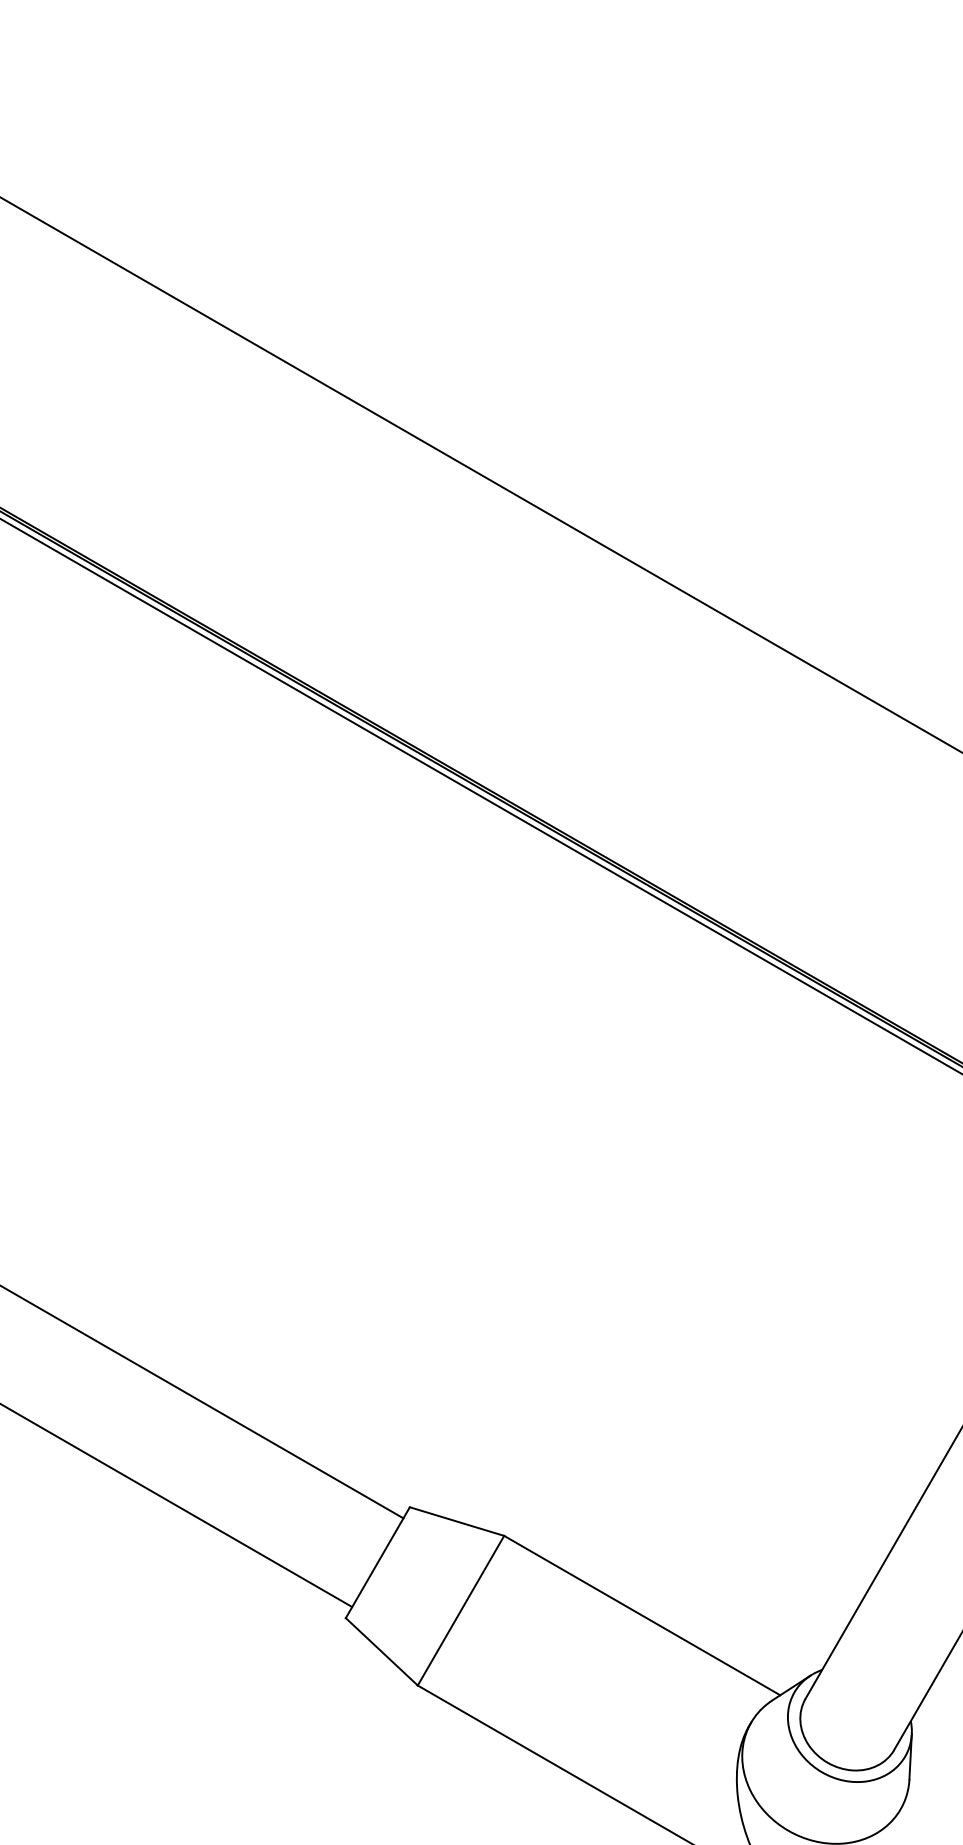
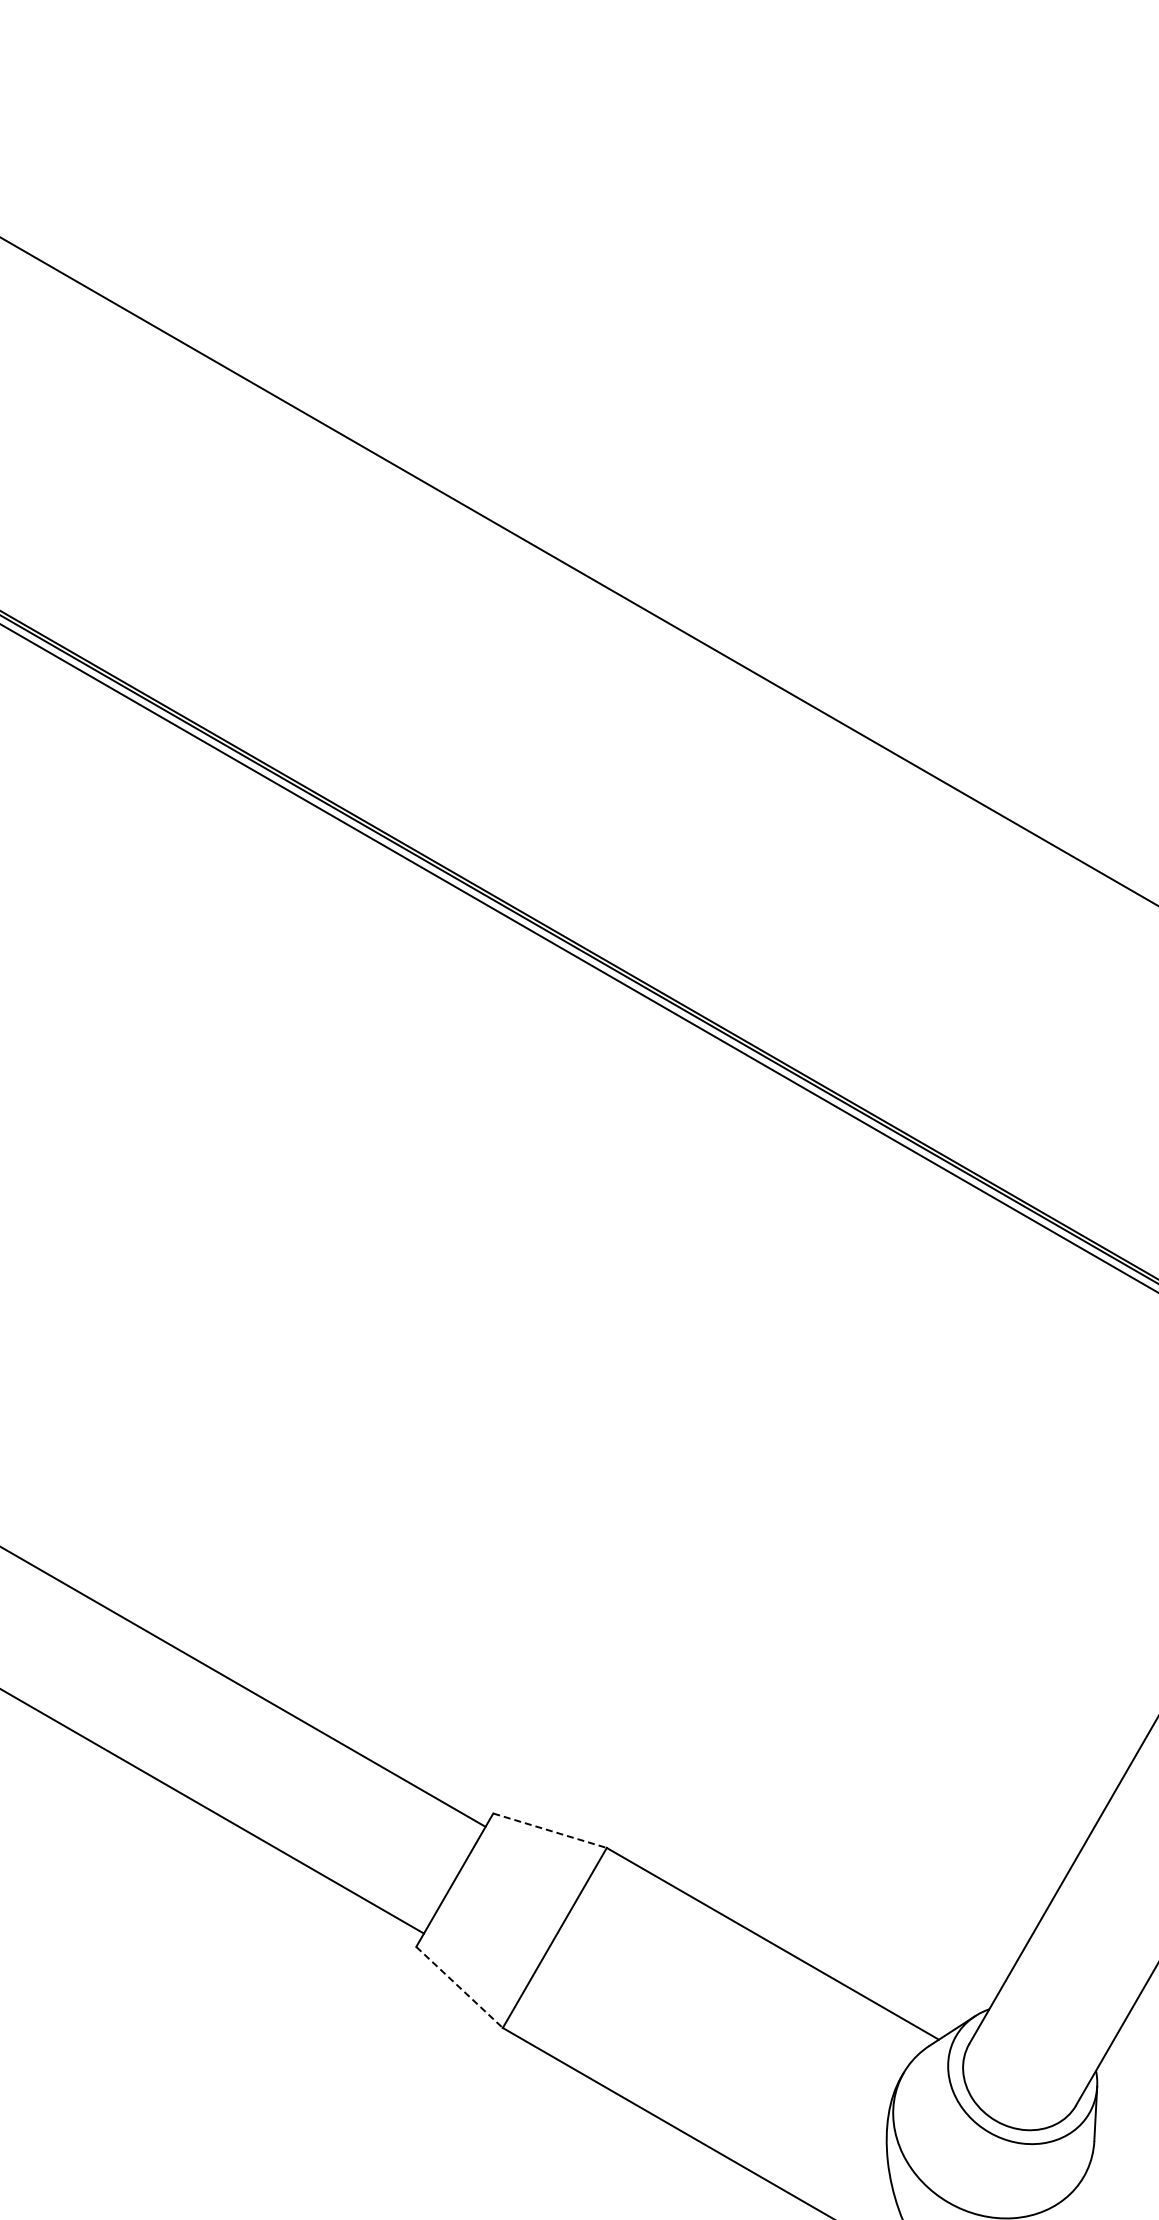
line: (457, 1521) -> (550, 1830), solid -> dashed
line: (381, 1651) -> (459, 1987), solid -> dashed

